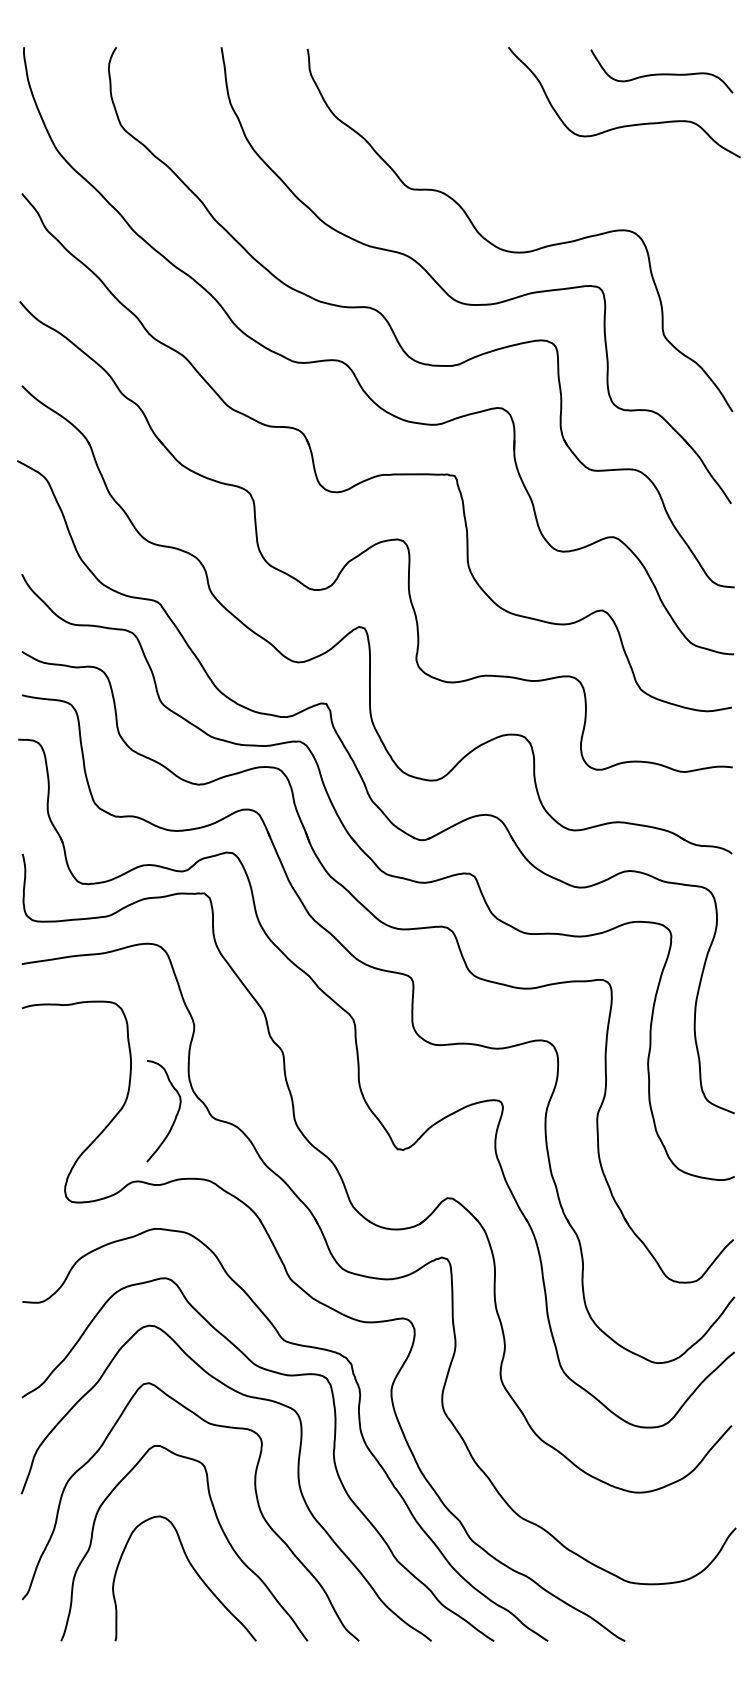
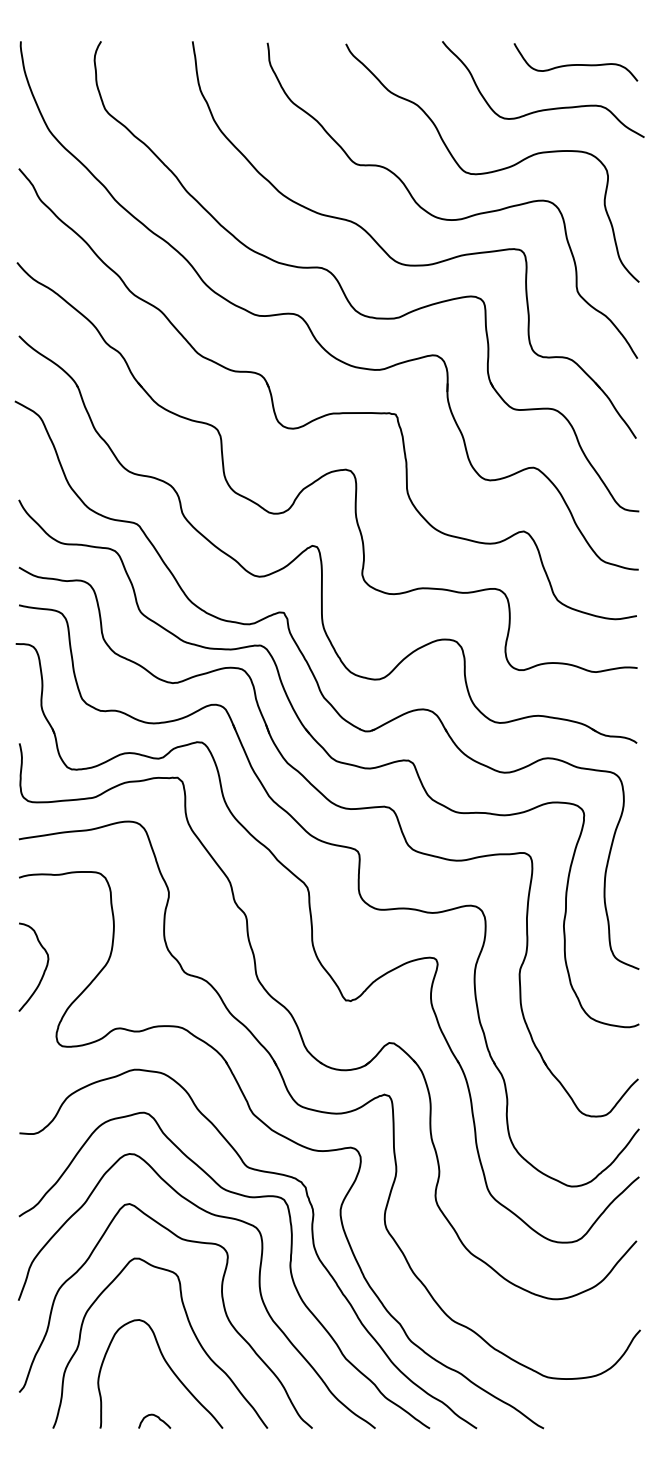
curve: (568, 195) -> (494, 170), added
curve: (175, 1115) -> (43, 971), moved
curve: (180, 1628) -> (156, 1417), added

